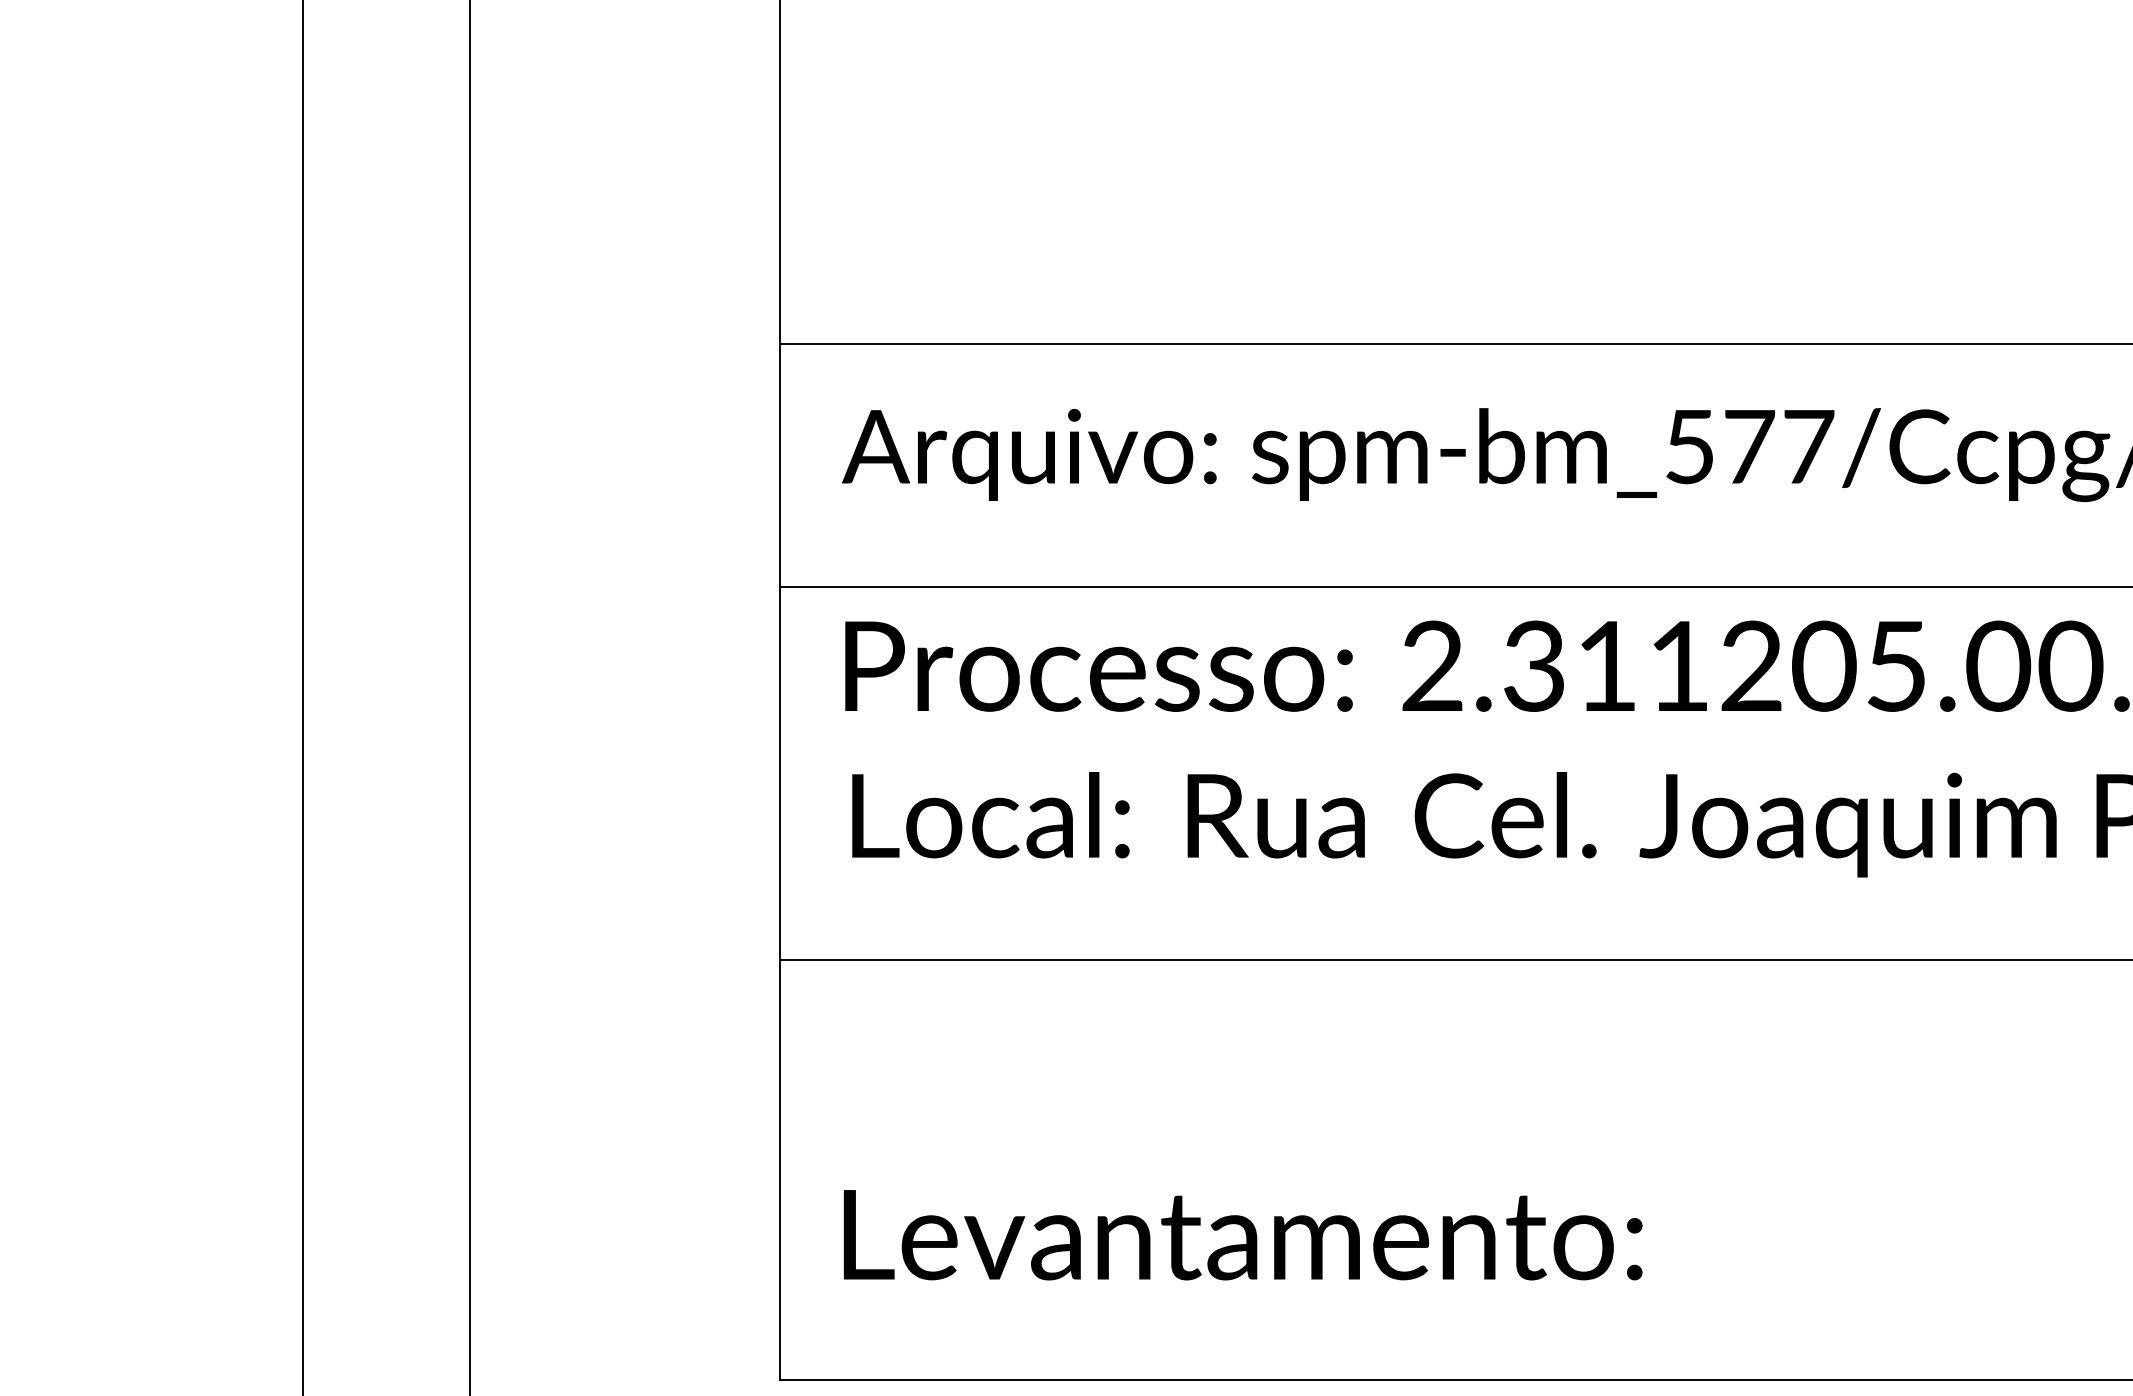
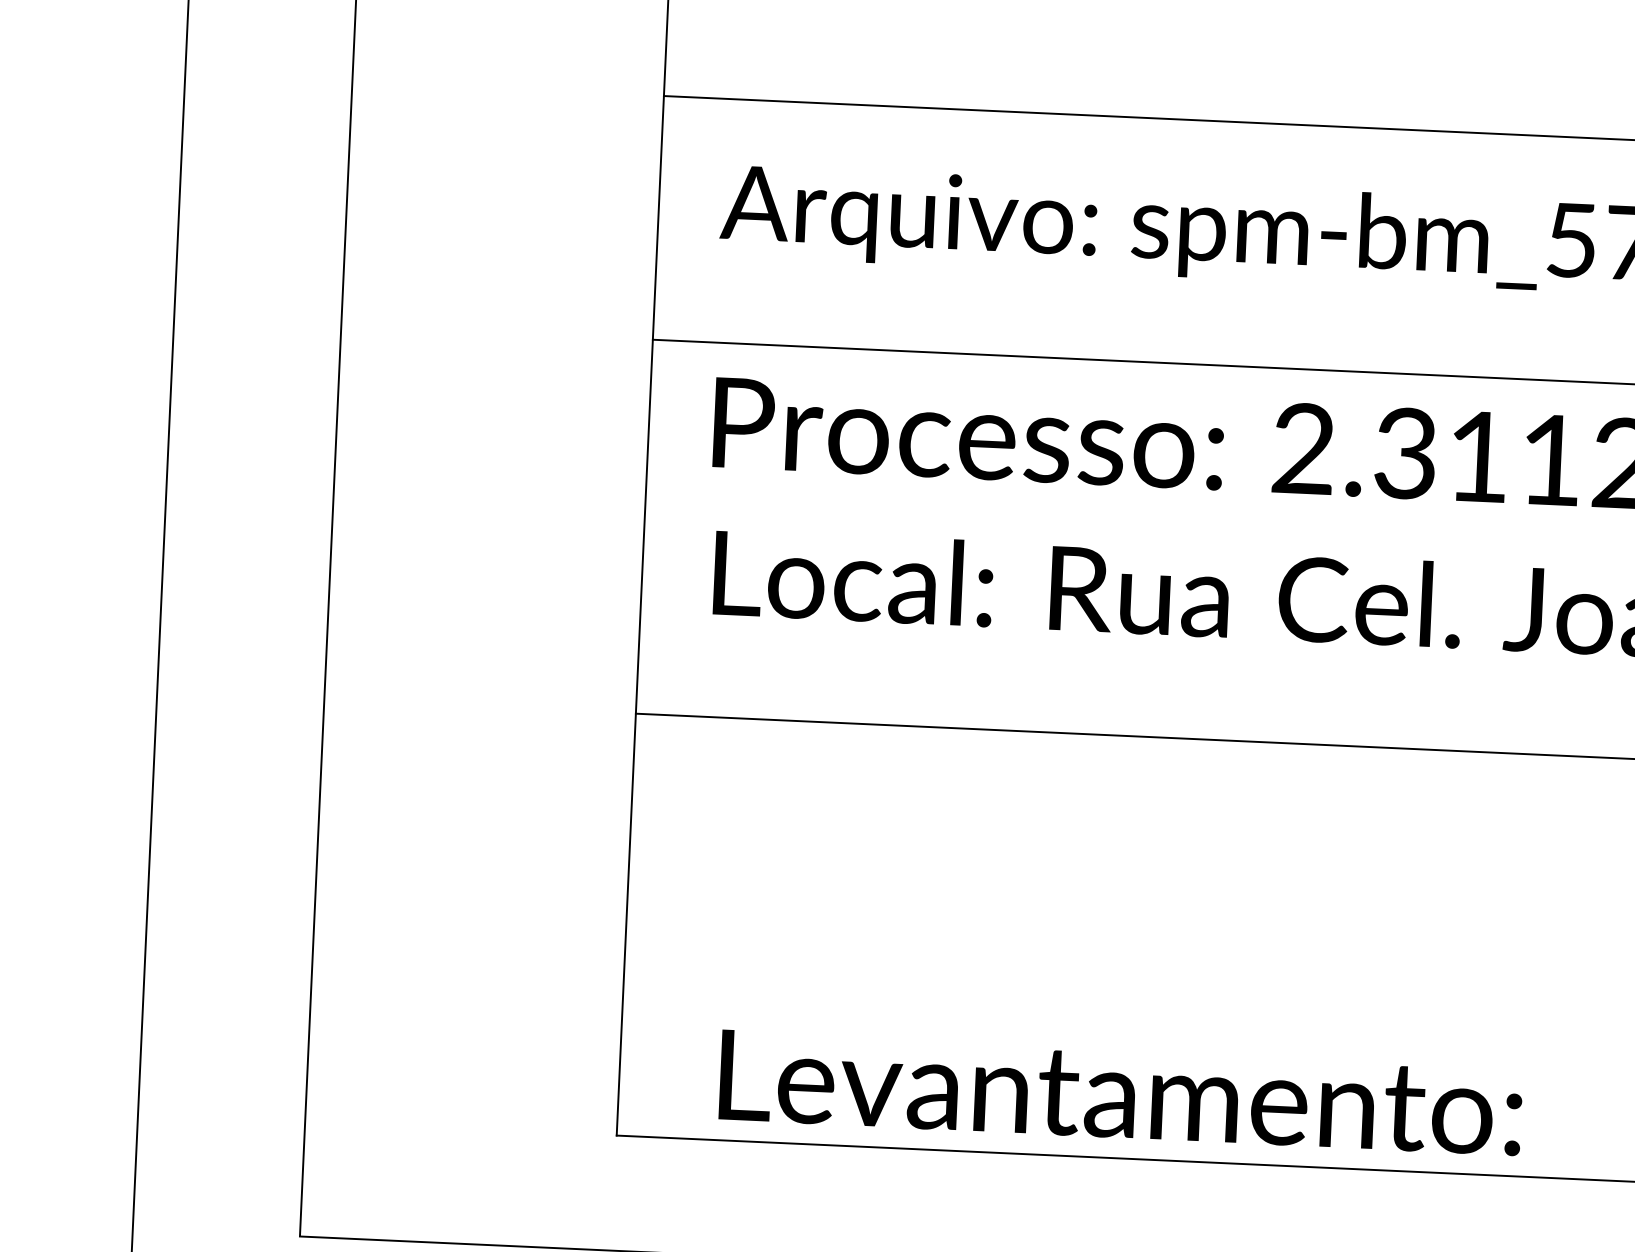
text: (1242, 1235) -> (1120, 1093), moved

